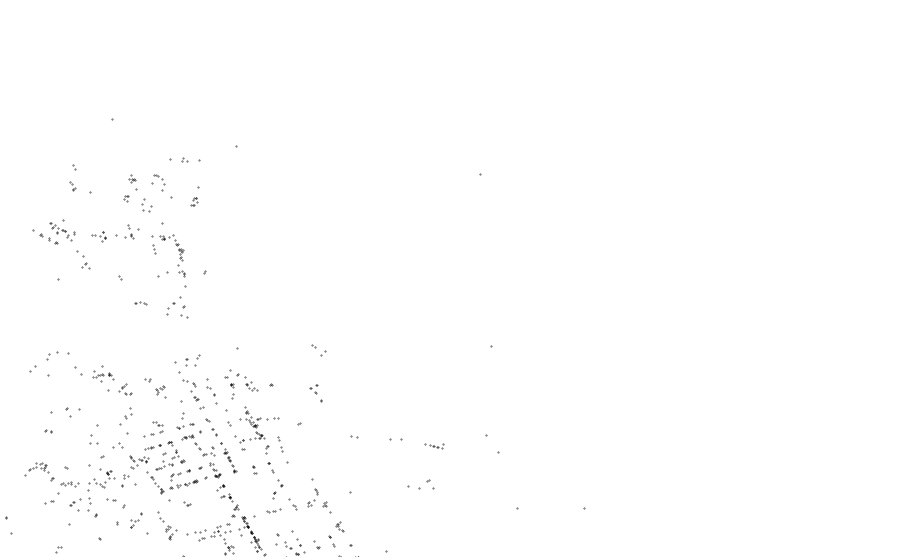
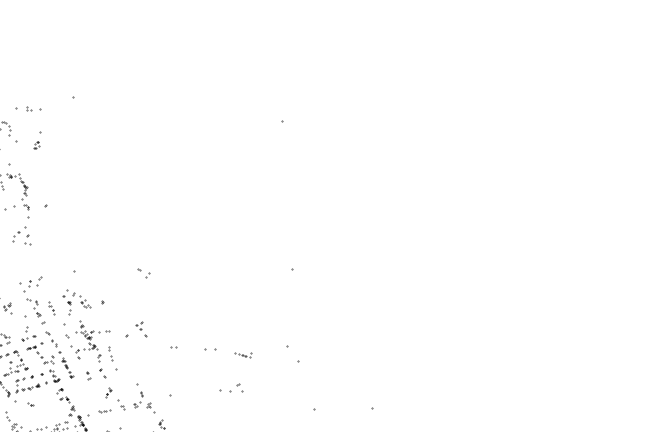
part: (211, 391) -> (51, 308), size x0.6
part: (315, 393) -> (140, 329), moved
part: (277, 489) -> (108, 392), size x0.6

